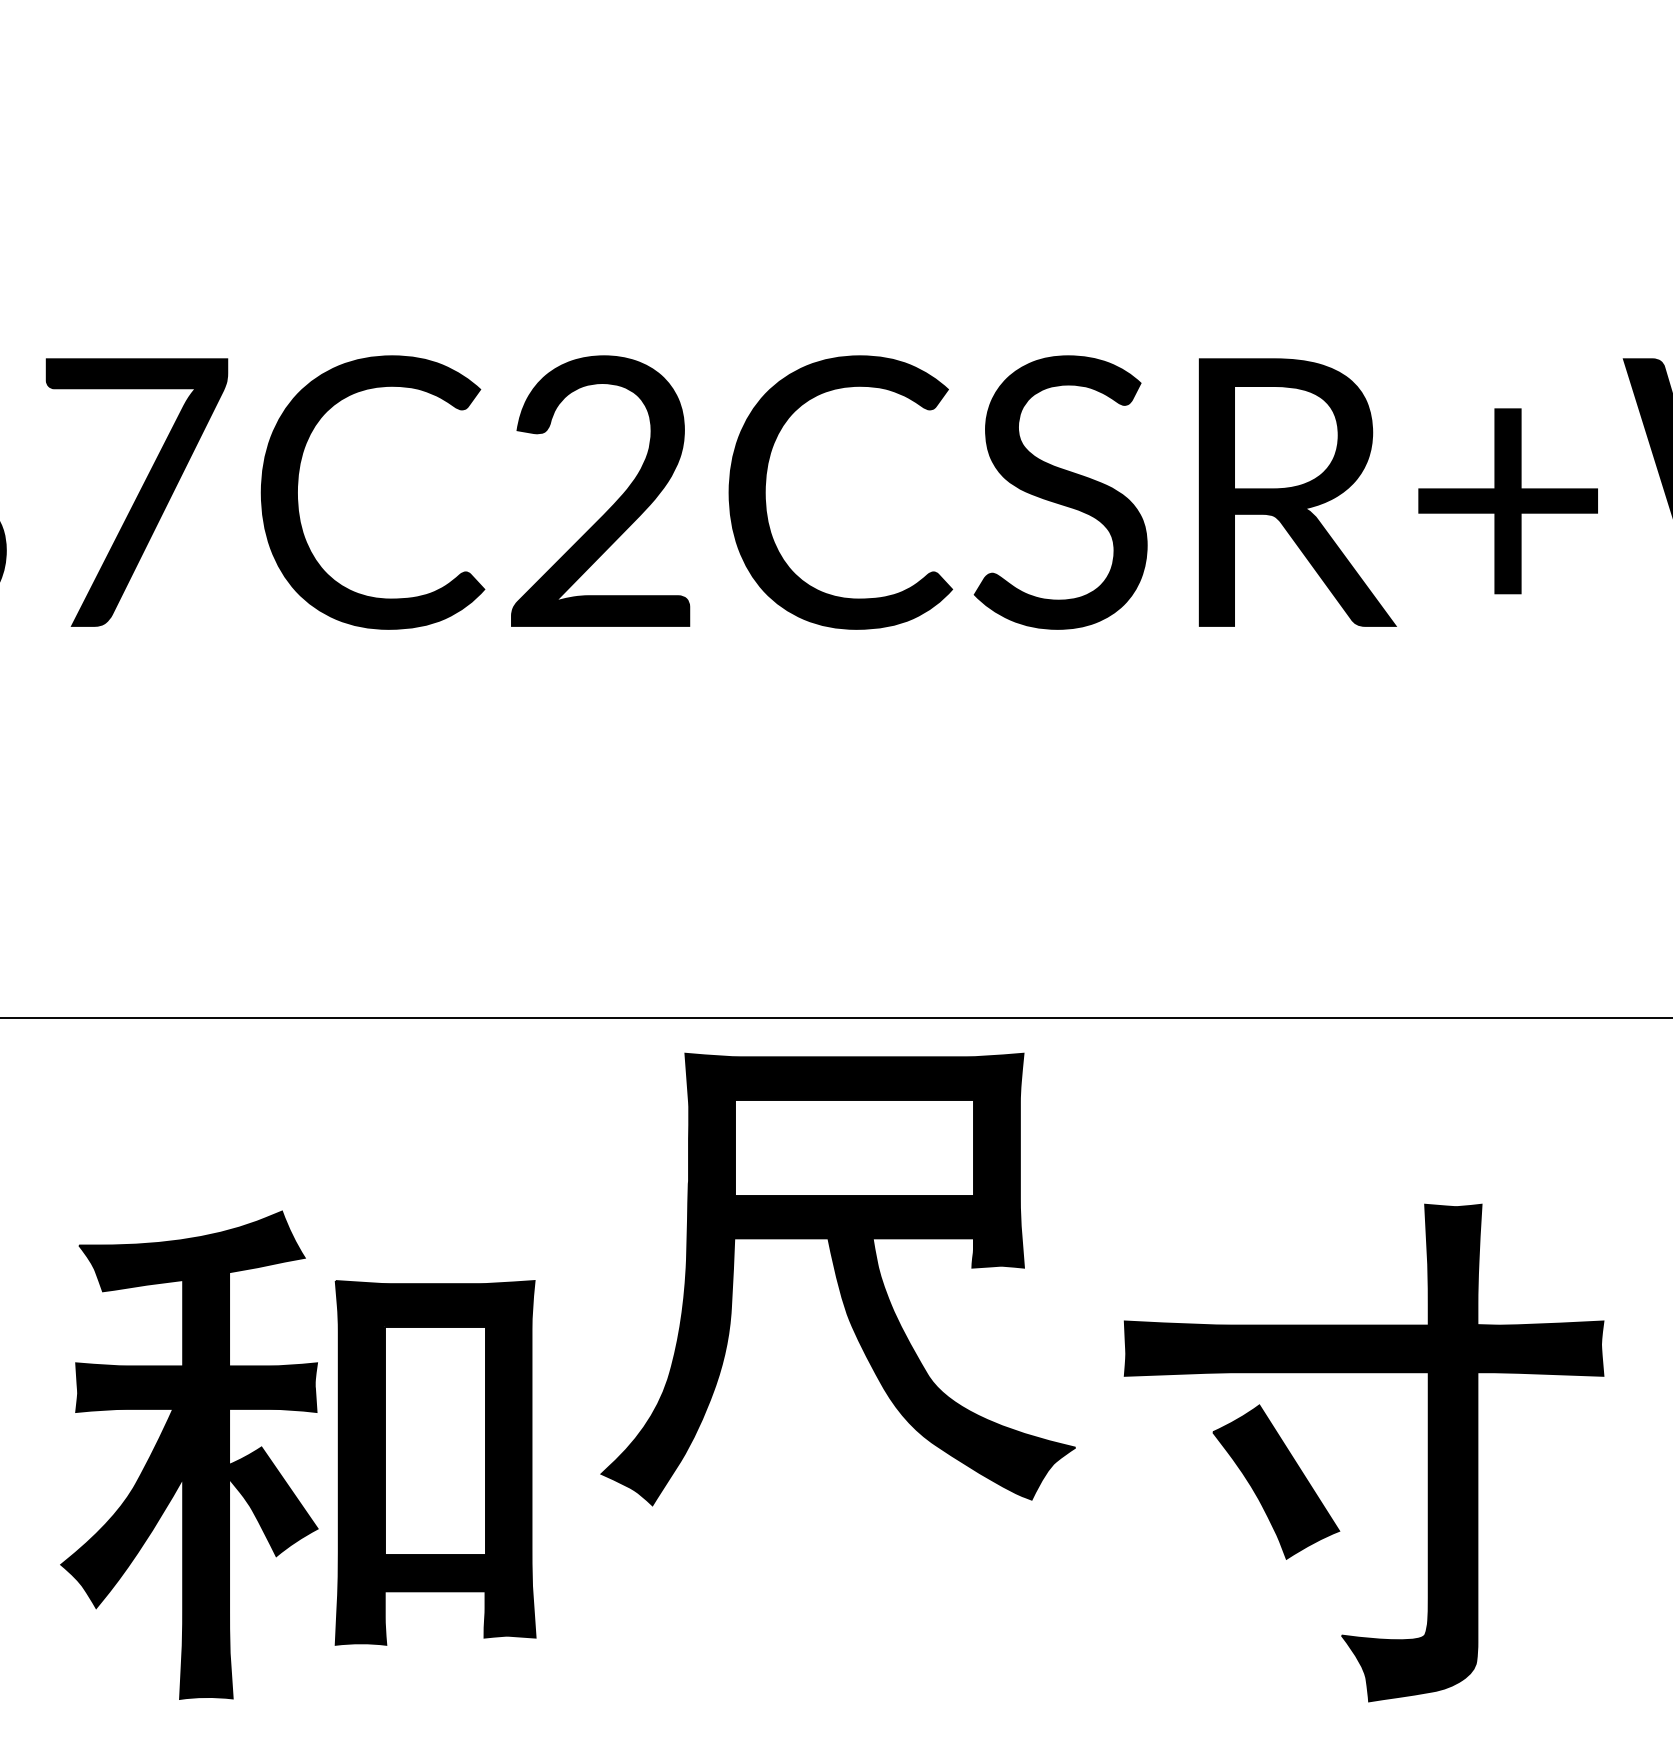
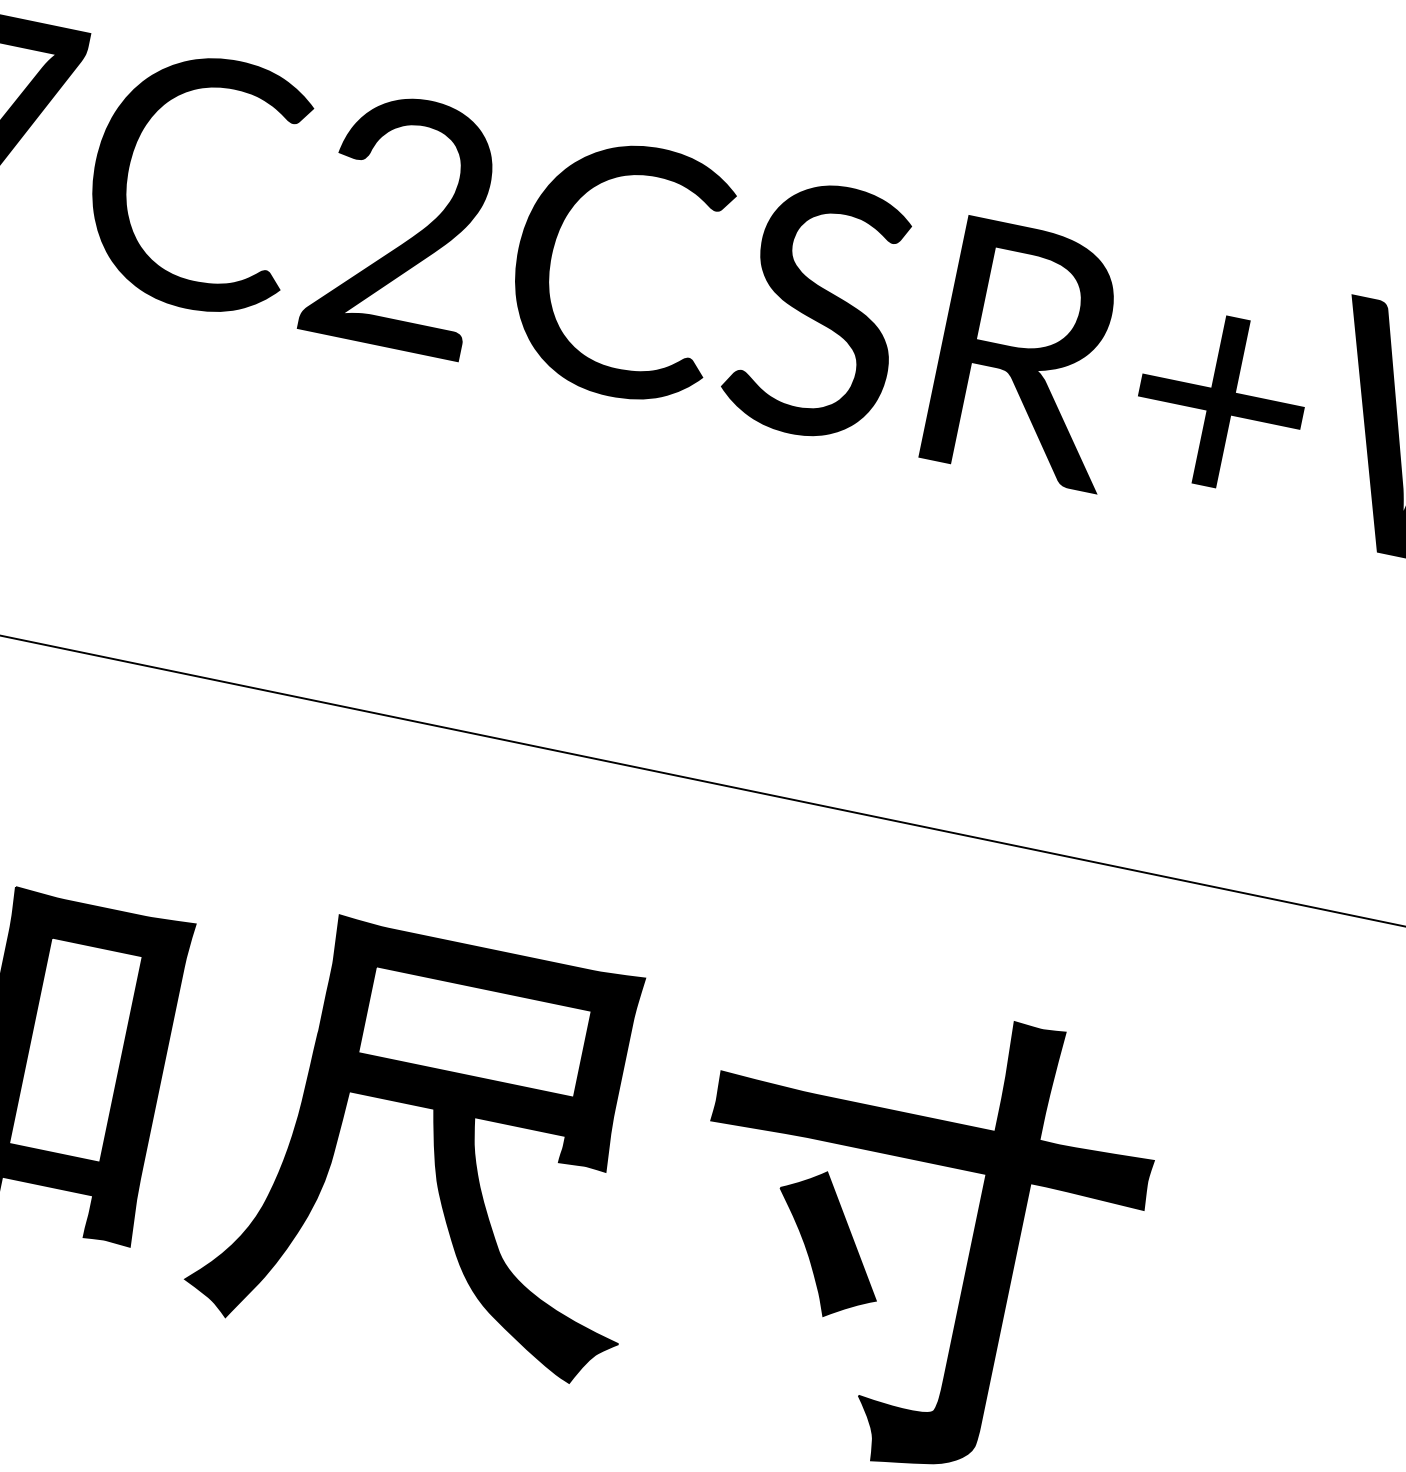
part: (837, 1279) -> (434, 1147), moved

